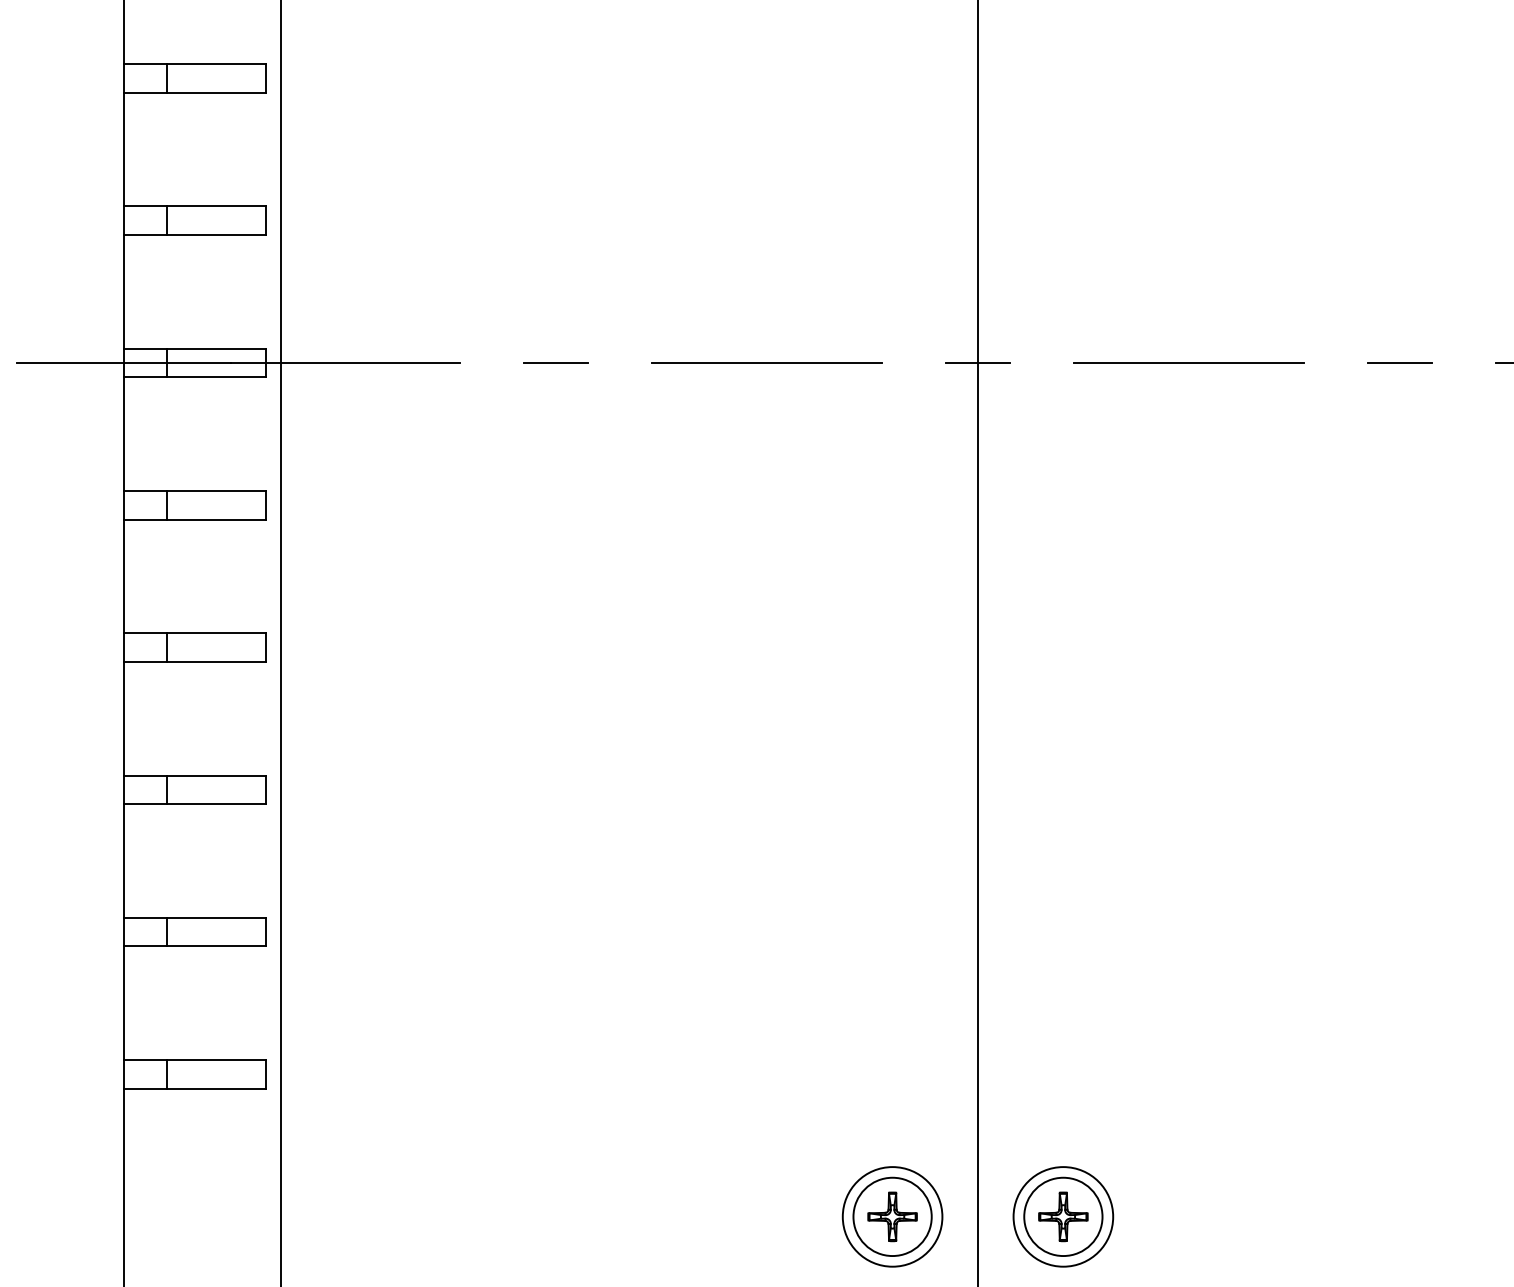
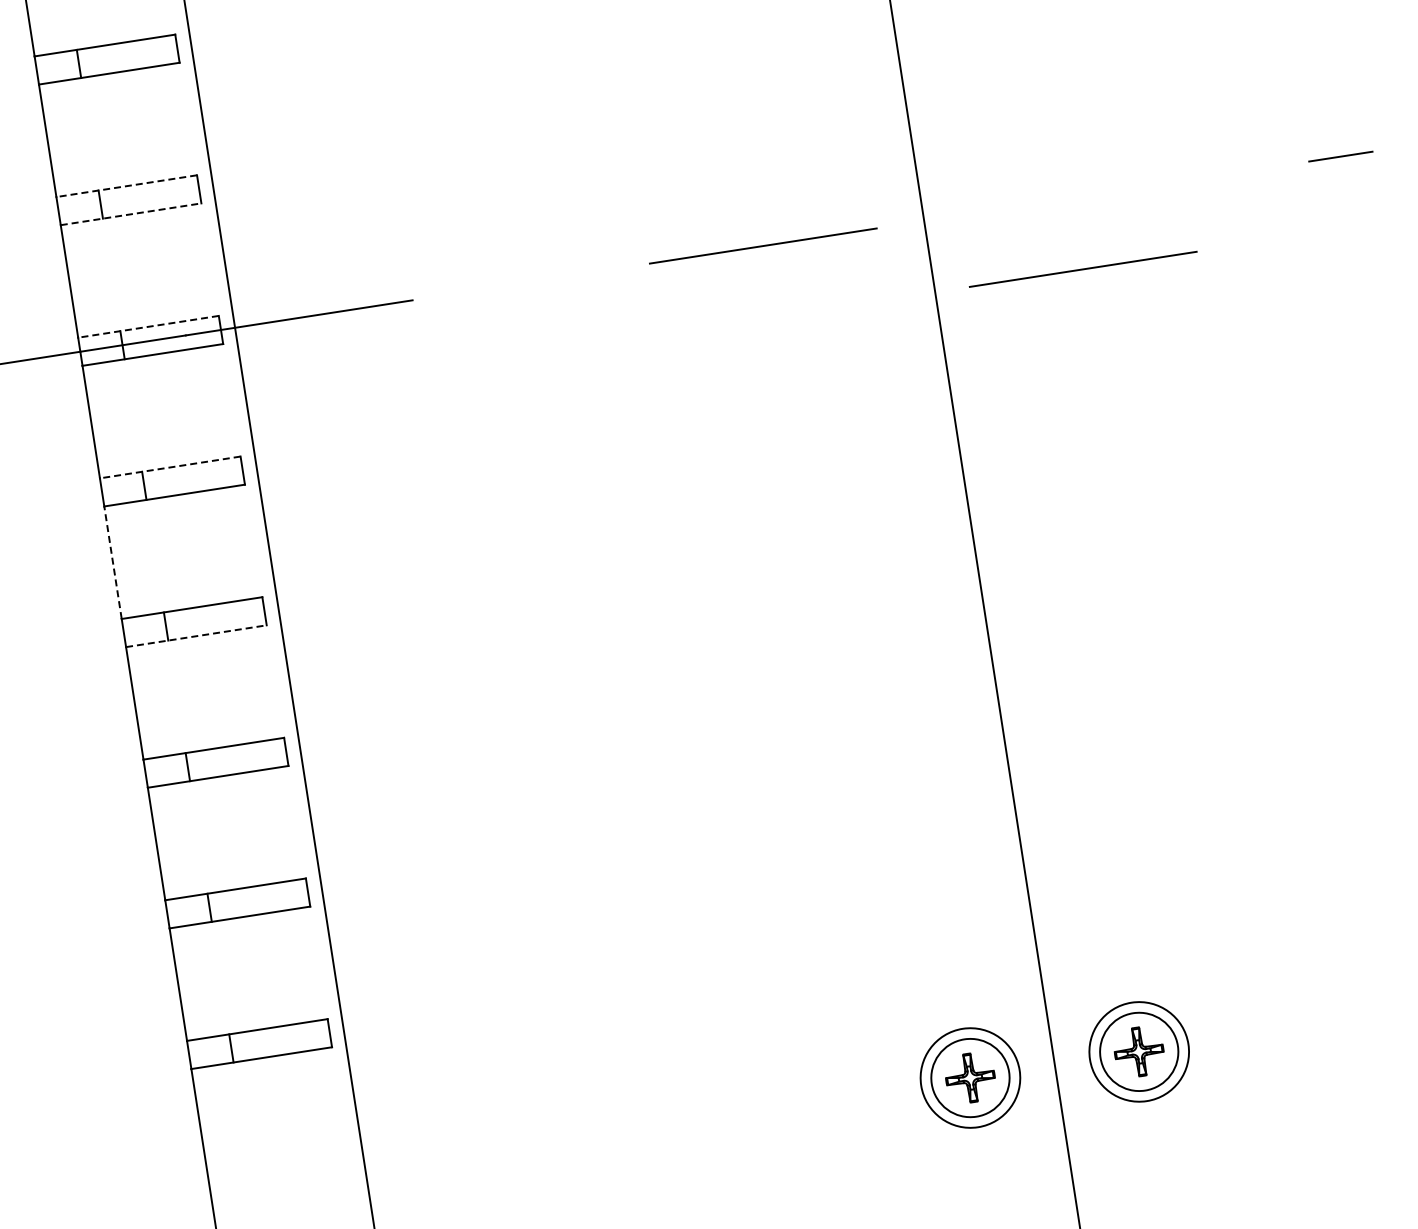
line: (194, 206) -> (125, 186), solid -> dashed
line: (195, 234) -> (131, 213), solid -> dashed
line: (194, 348) -> (147, 326), solid -> dashed
line: (556, 362) -> (507, 285), removed
line: (766, 362) -> (762, 245), moved
line: (977, 362) -> (923, 220), removed
line: (1188, 362) -> (1082, 268), moved
line: (194, 491) -> (169, 467), solid -> dashed
line: (124, 576) -> (113, 562), solid -> dashed
line: (195, 661) -> (196, 635), solid -> dashed

